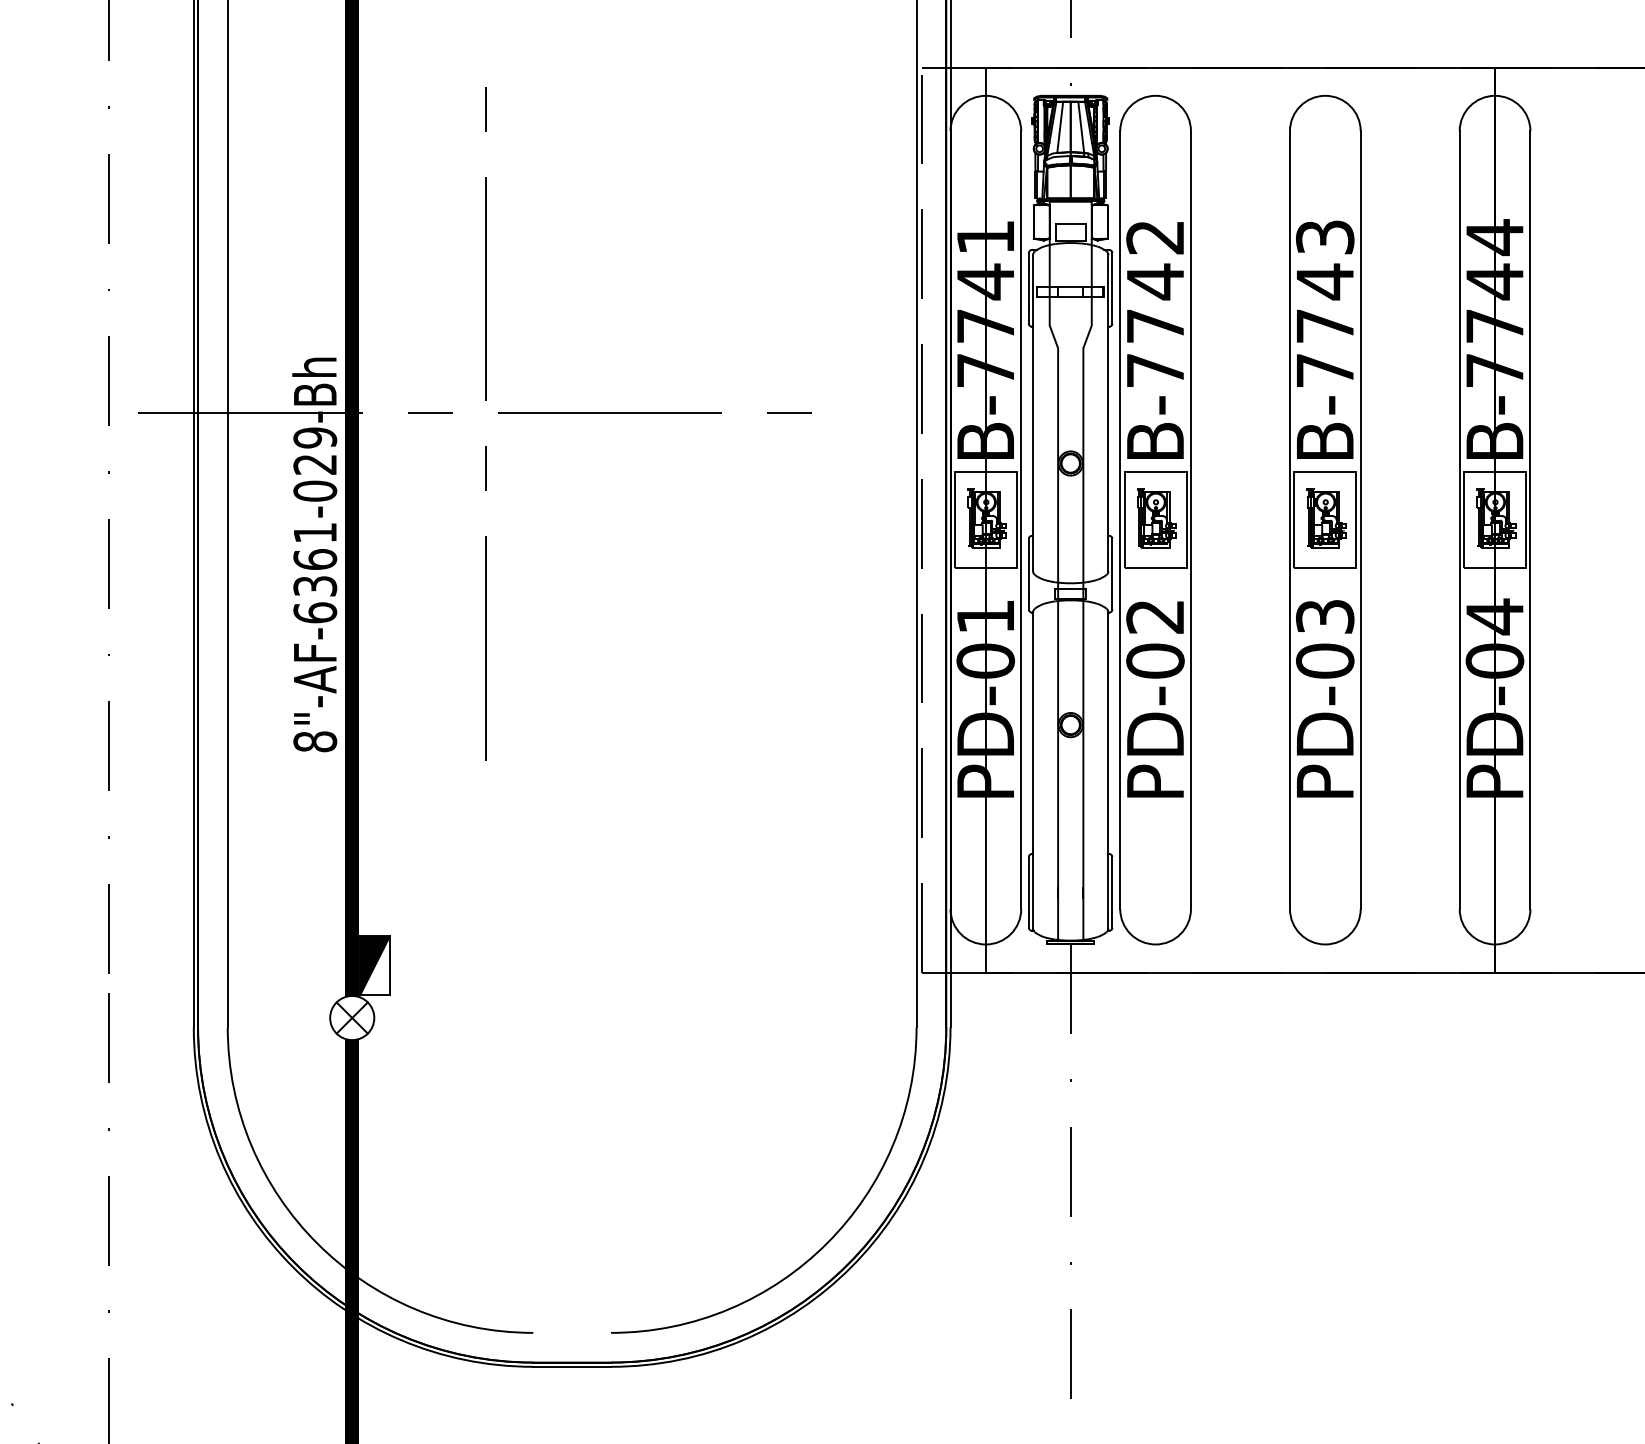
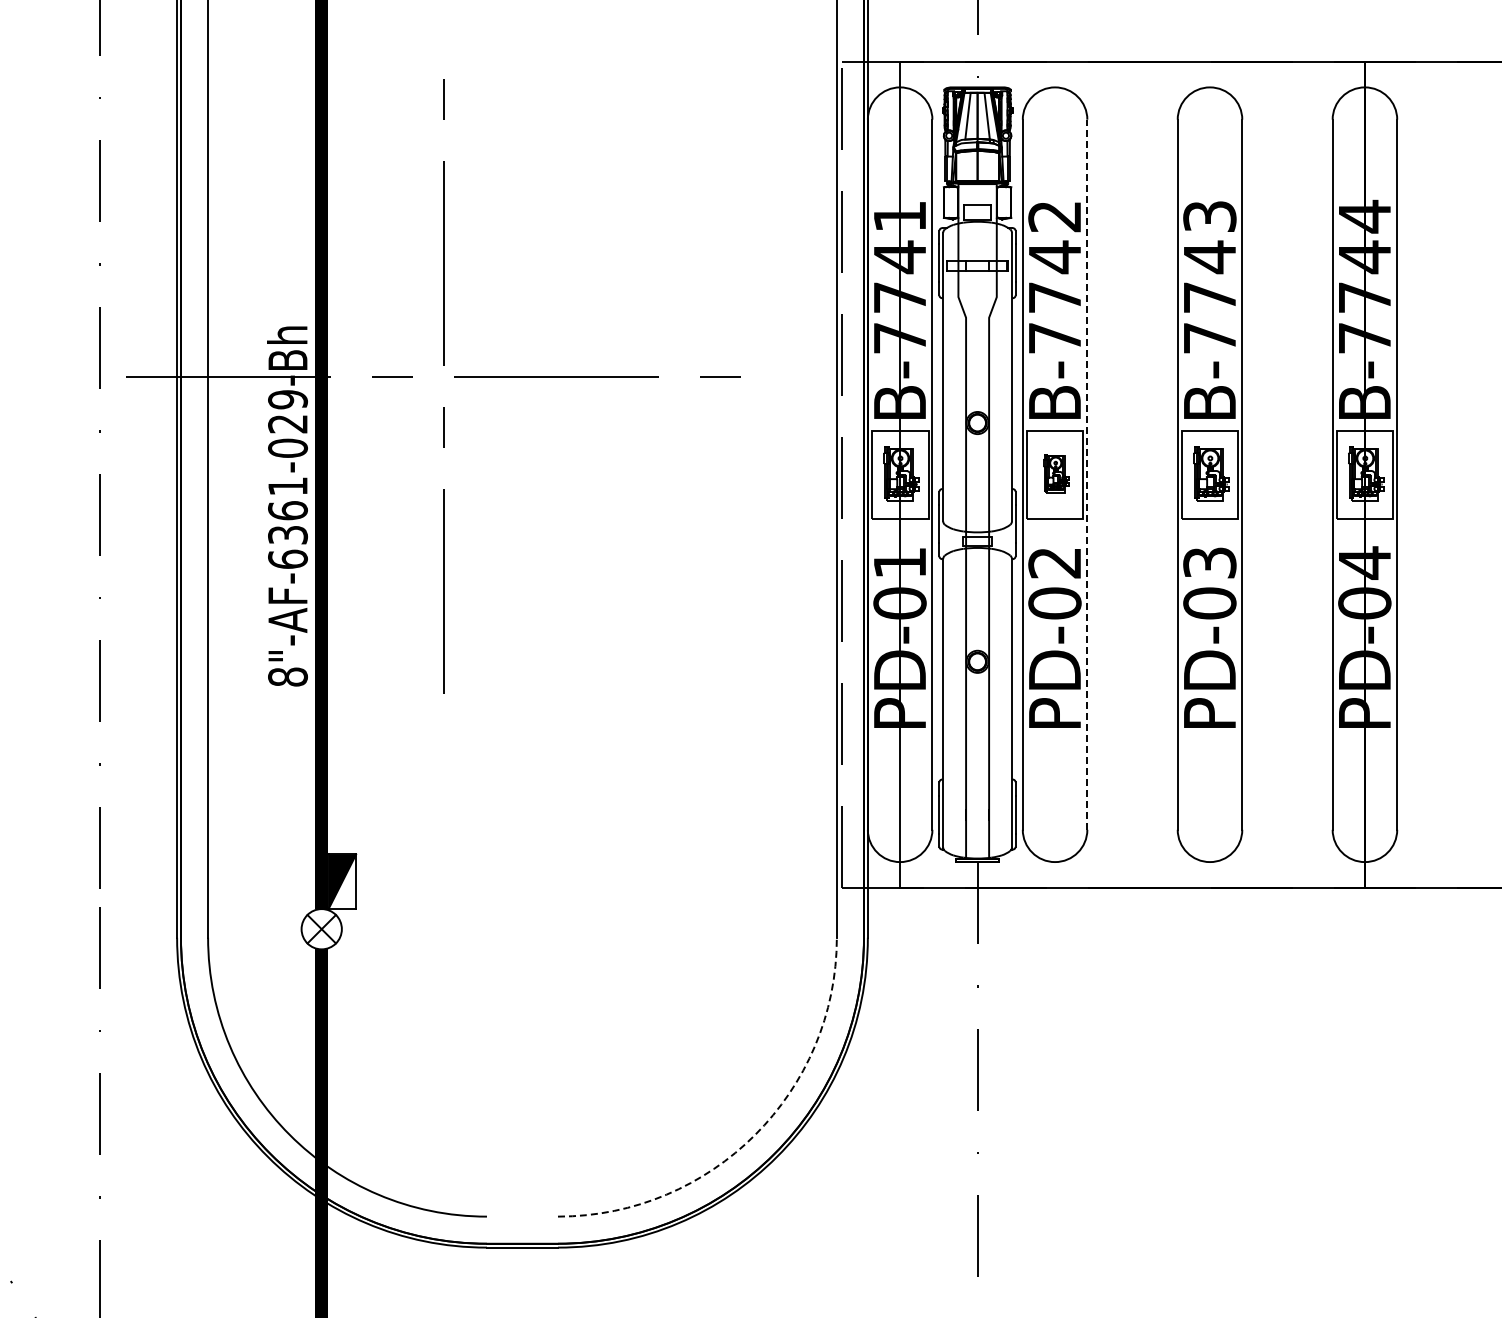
part: (1157, 518) -> (1056, 473), size x0.7
line: (1191, 519) -> (1087, 474), solid -> dashed
arc: (827, 1242) -> (755, 1134), solid -> dashed

